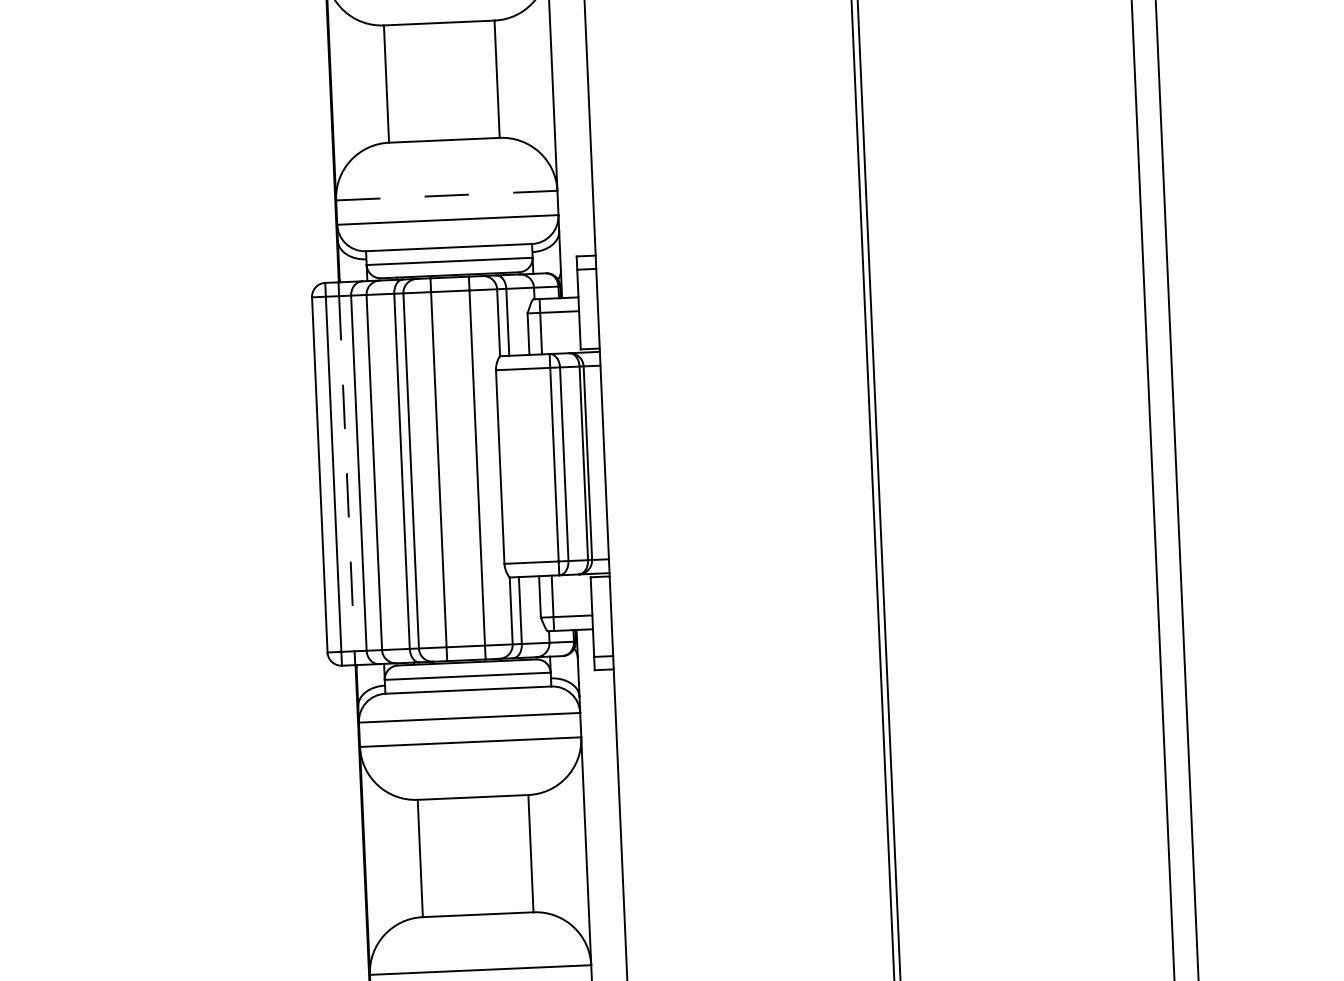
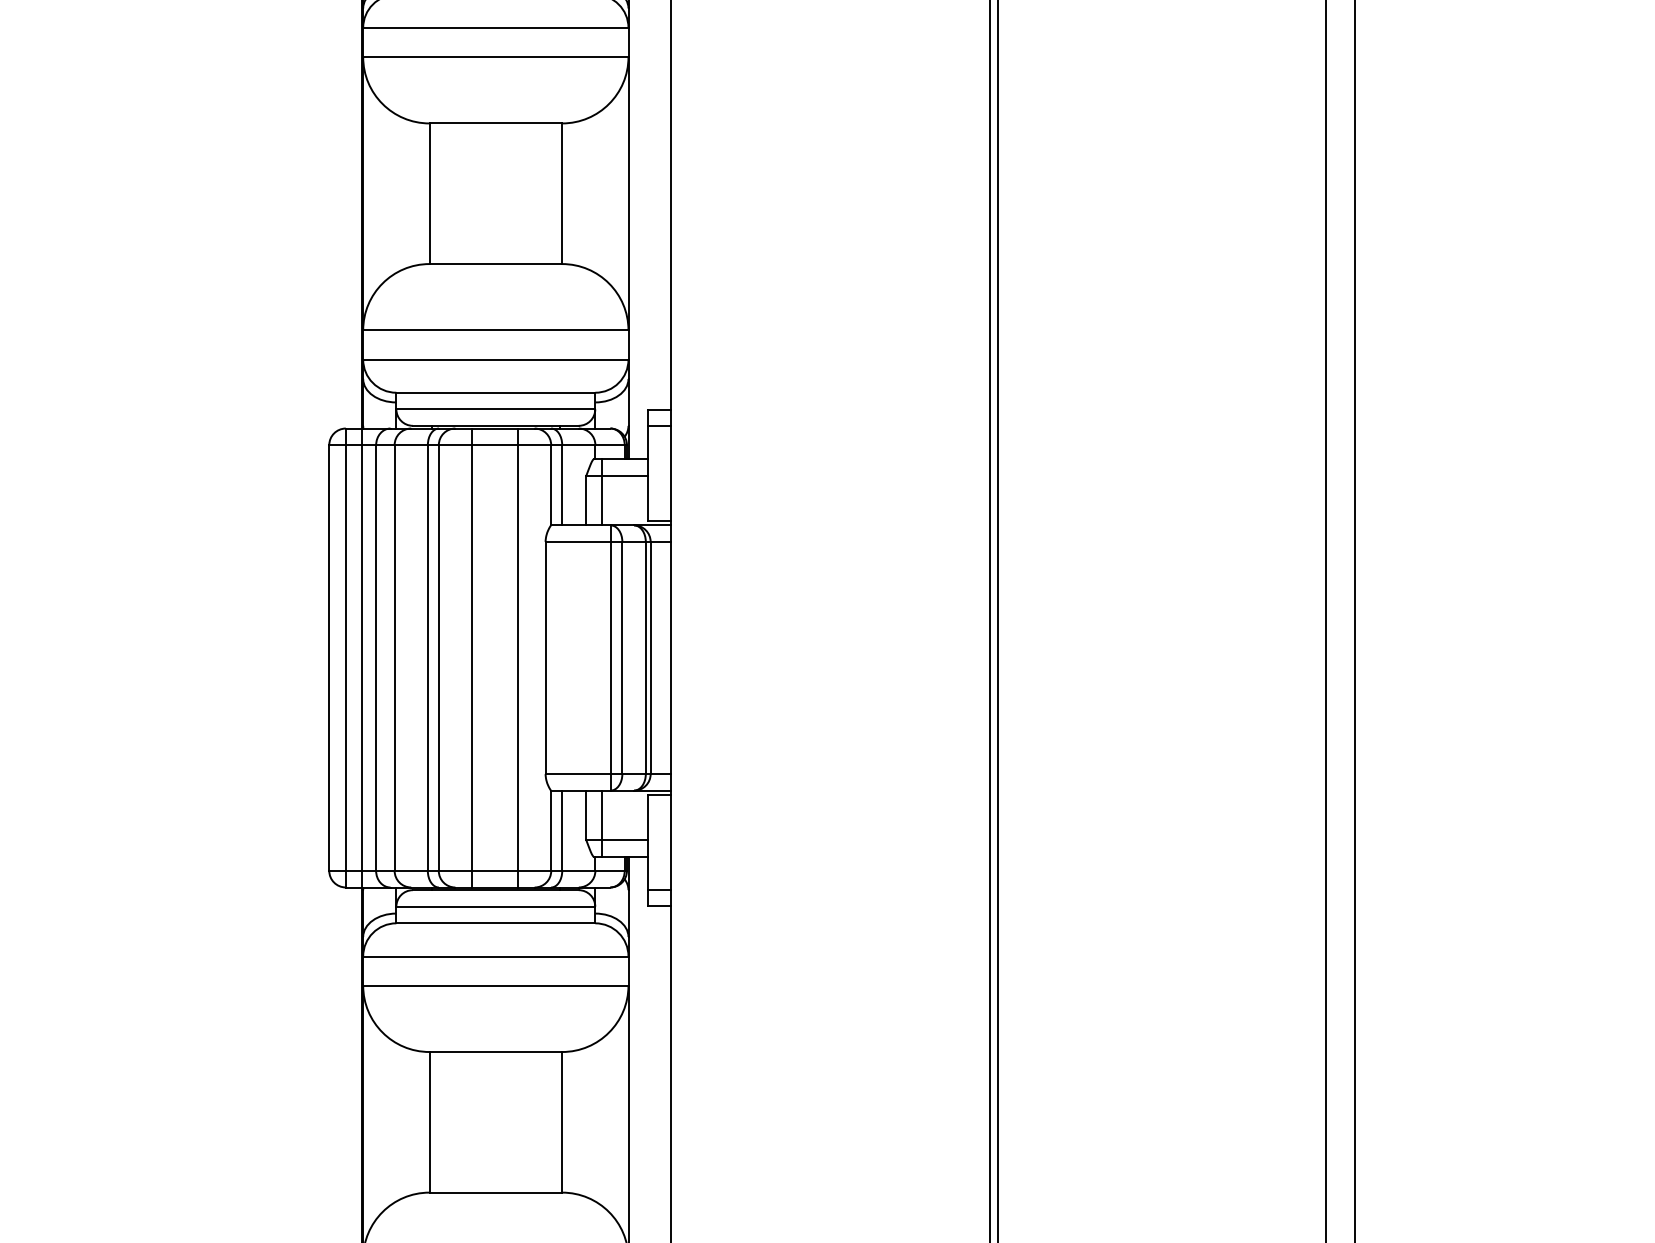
line: (446, 195) -> (495, 330), dashed -> solid
line: (346, 474) -> (361, 658), dashed -> solid

